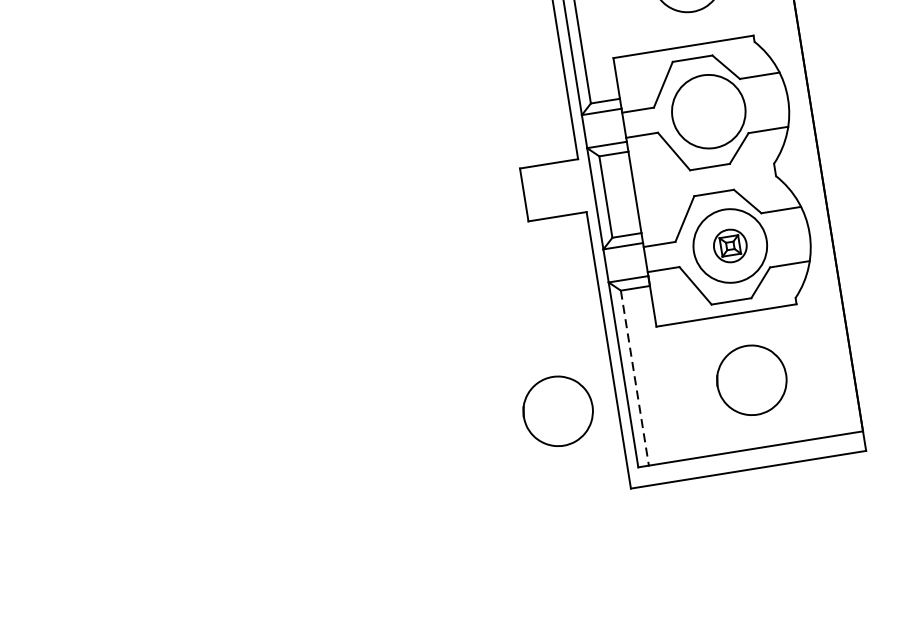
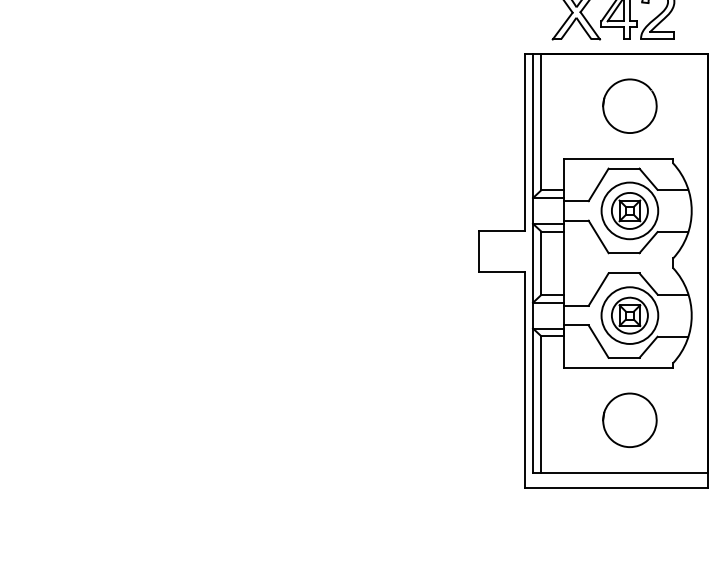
part: (708, 111) -> (629, 210), added
part: (729, 245) -> (629, 315), size x1.43
line: (635, 378) -> (541, 404), dashed -> solid
part: (557, 410) -> (478, 419), removed

